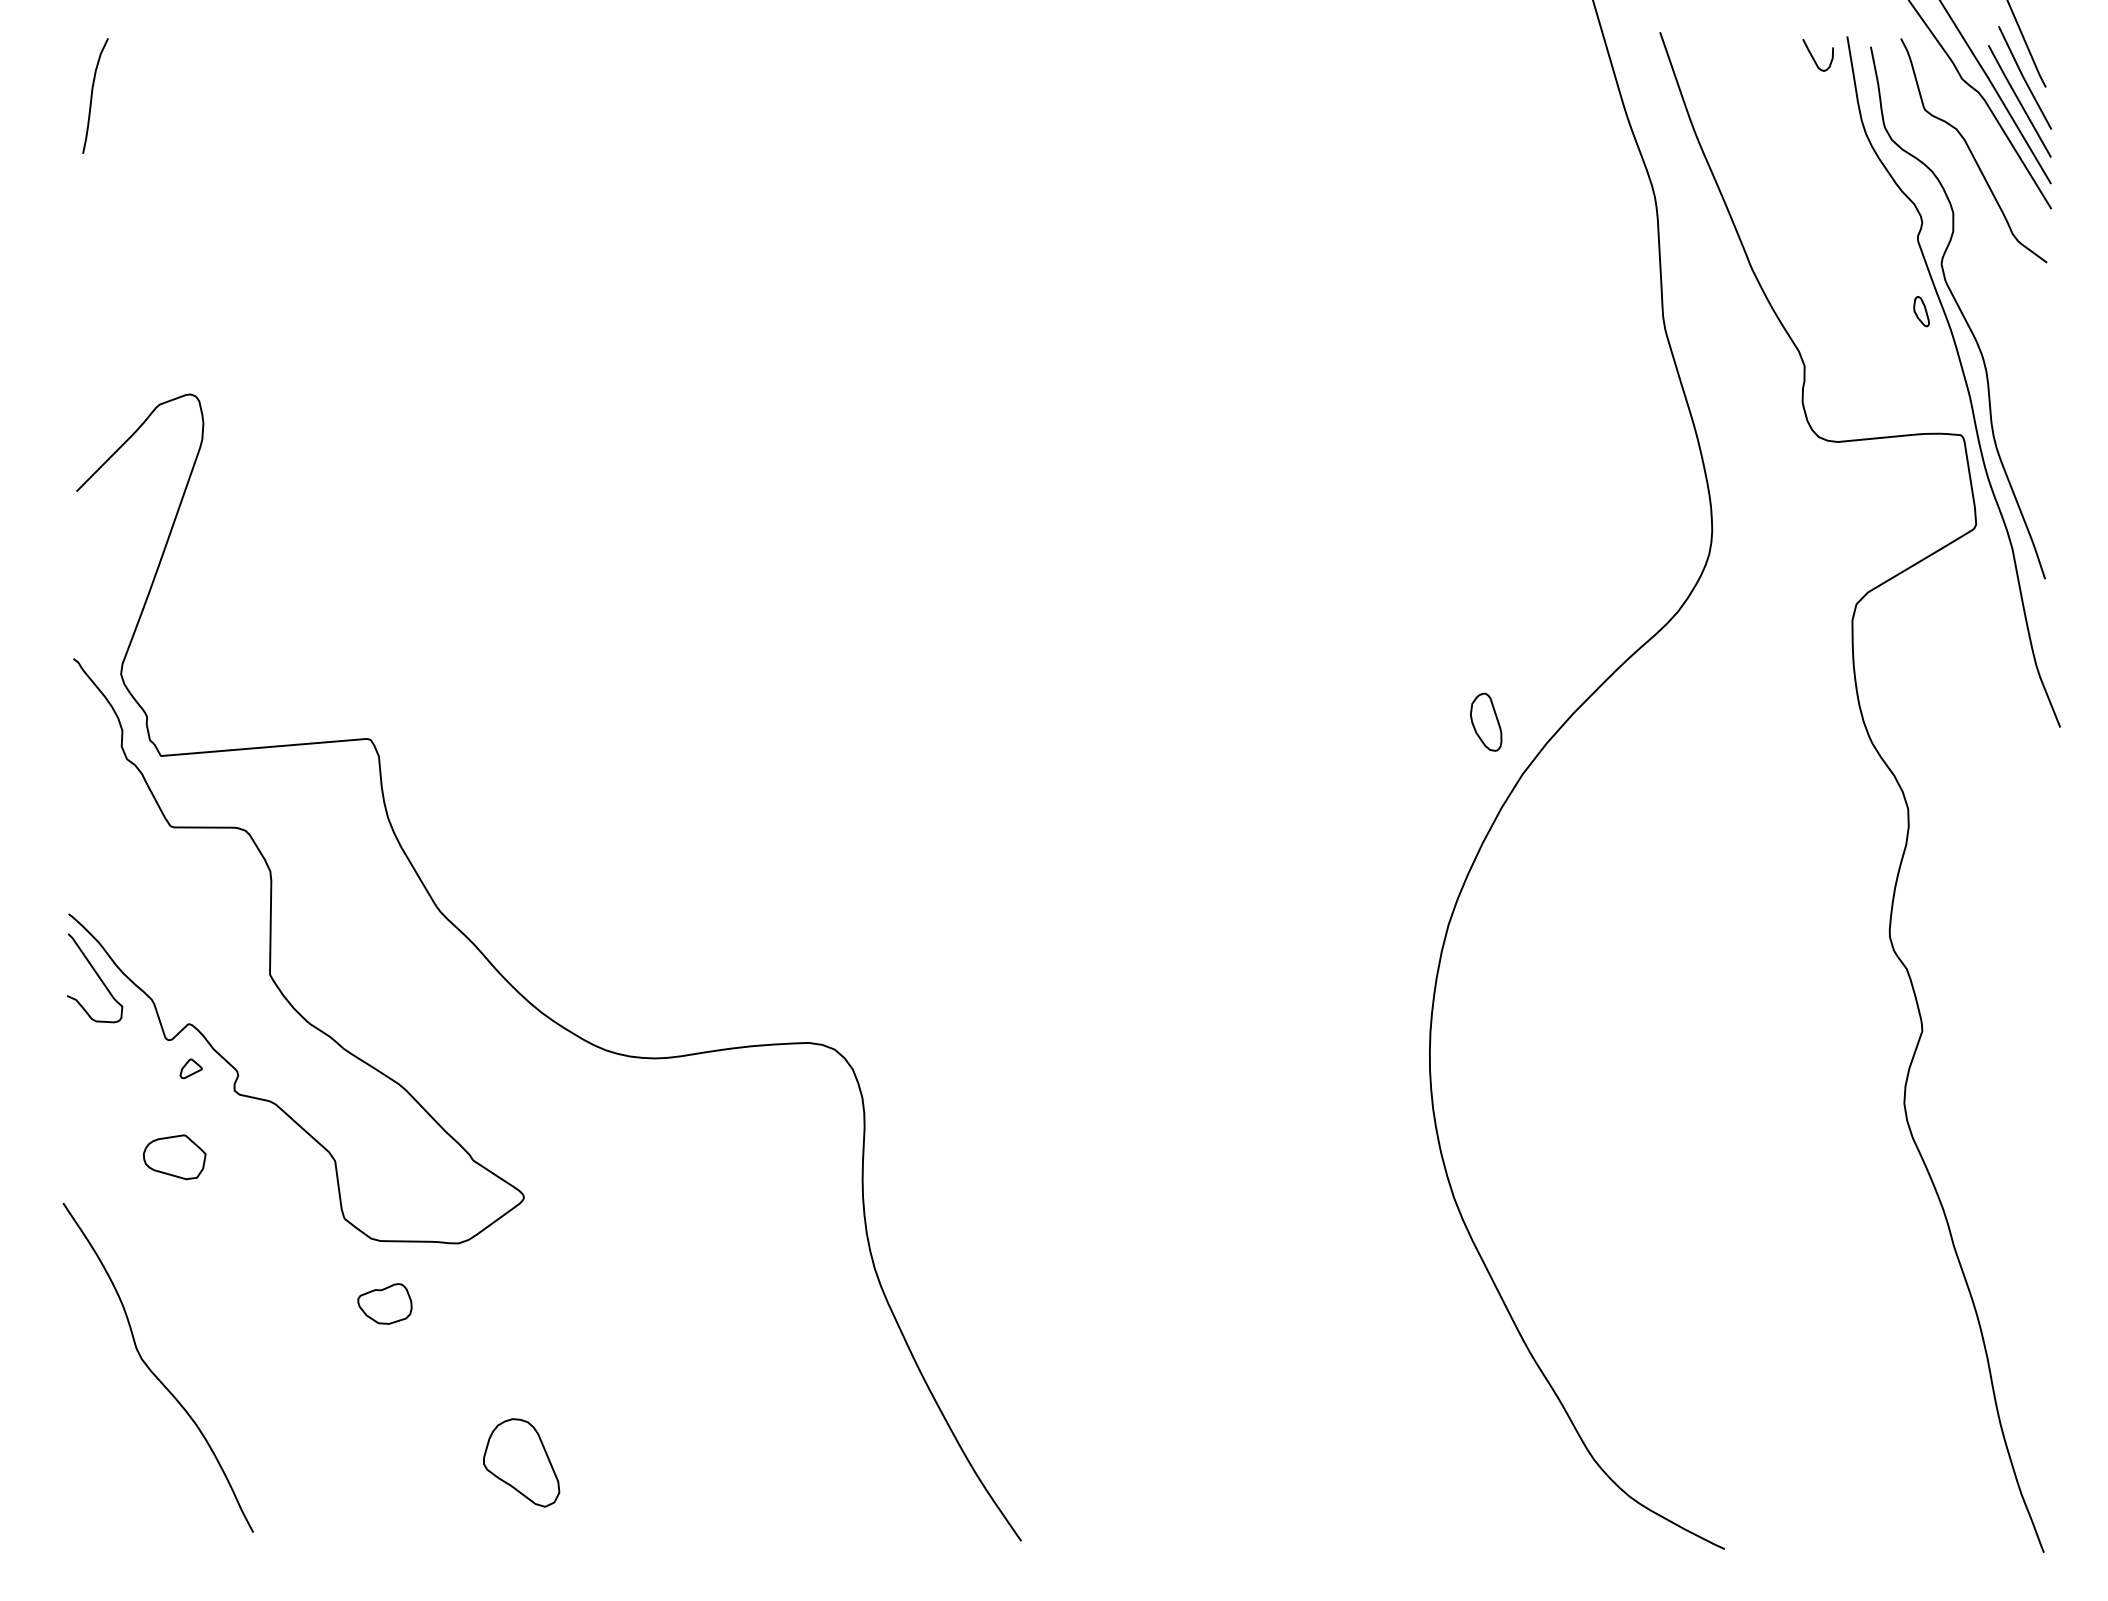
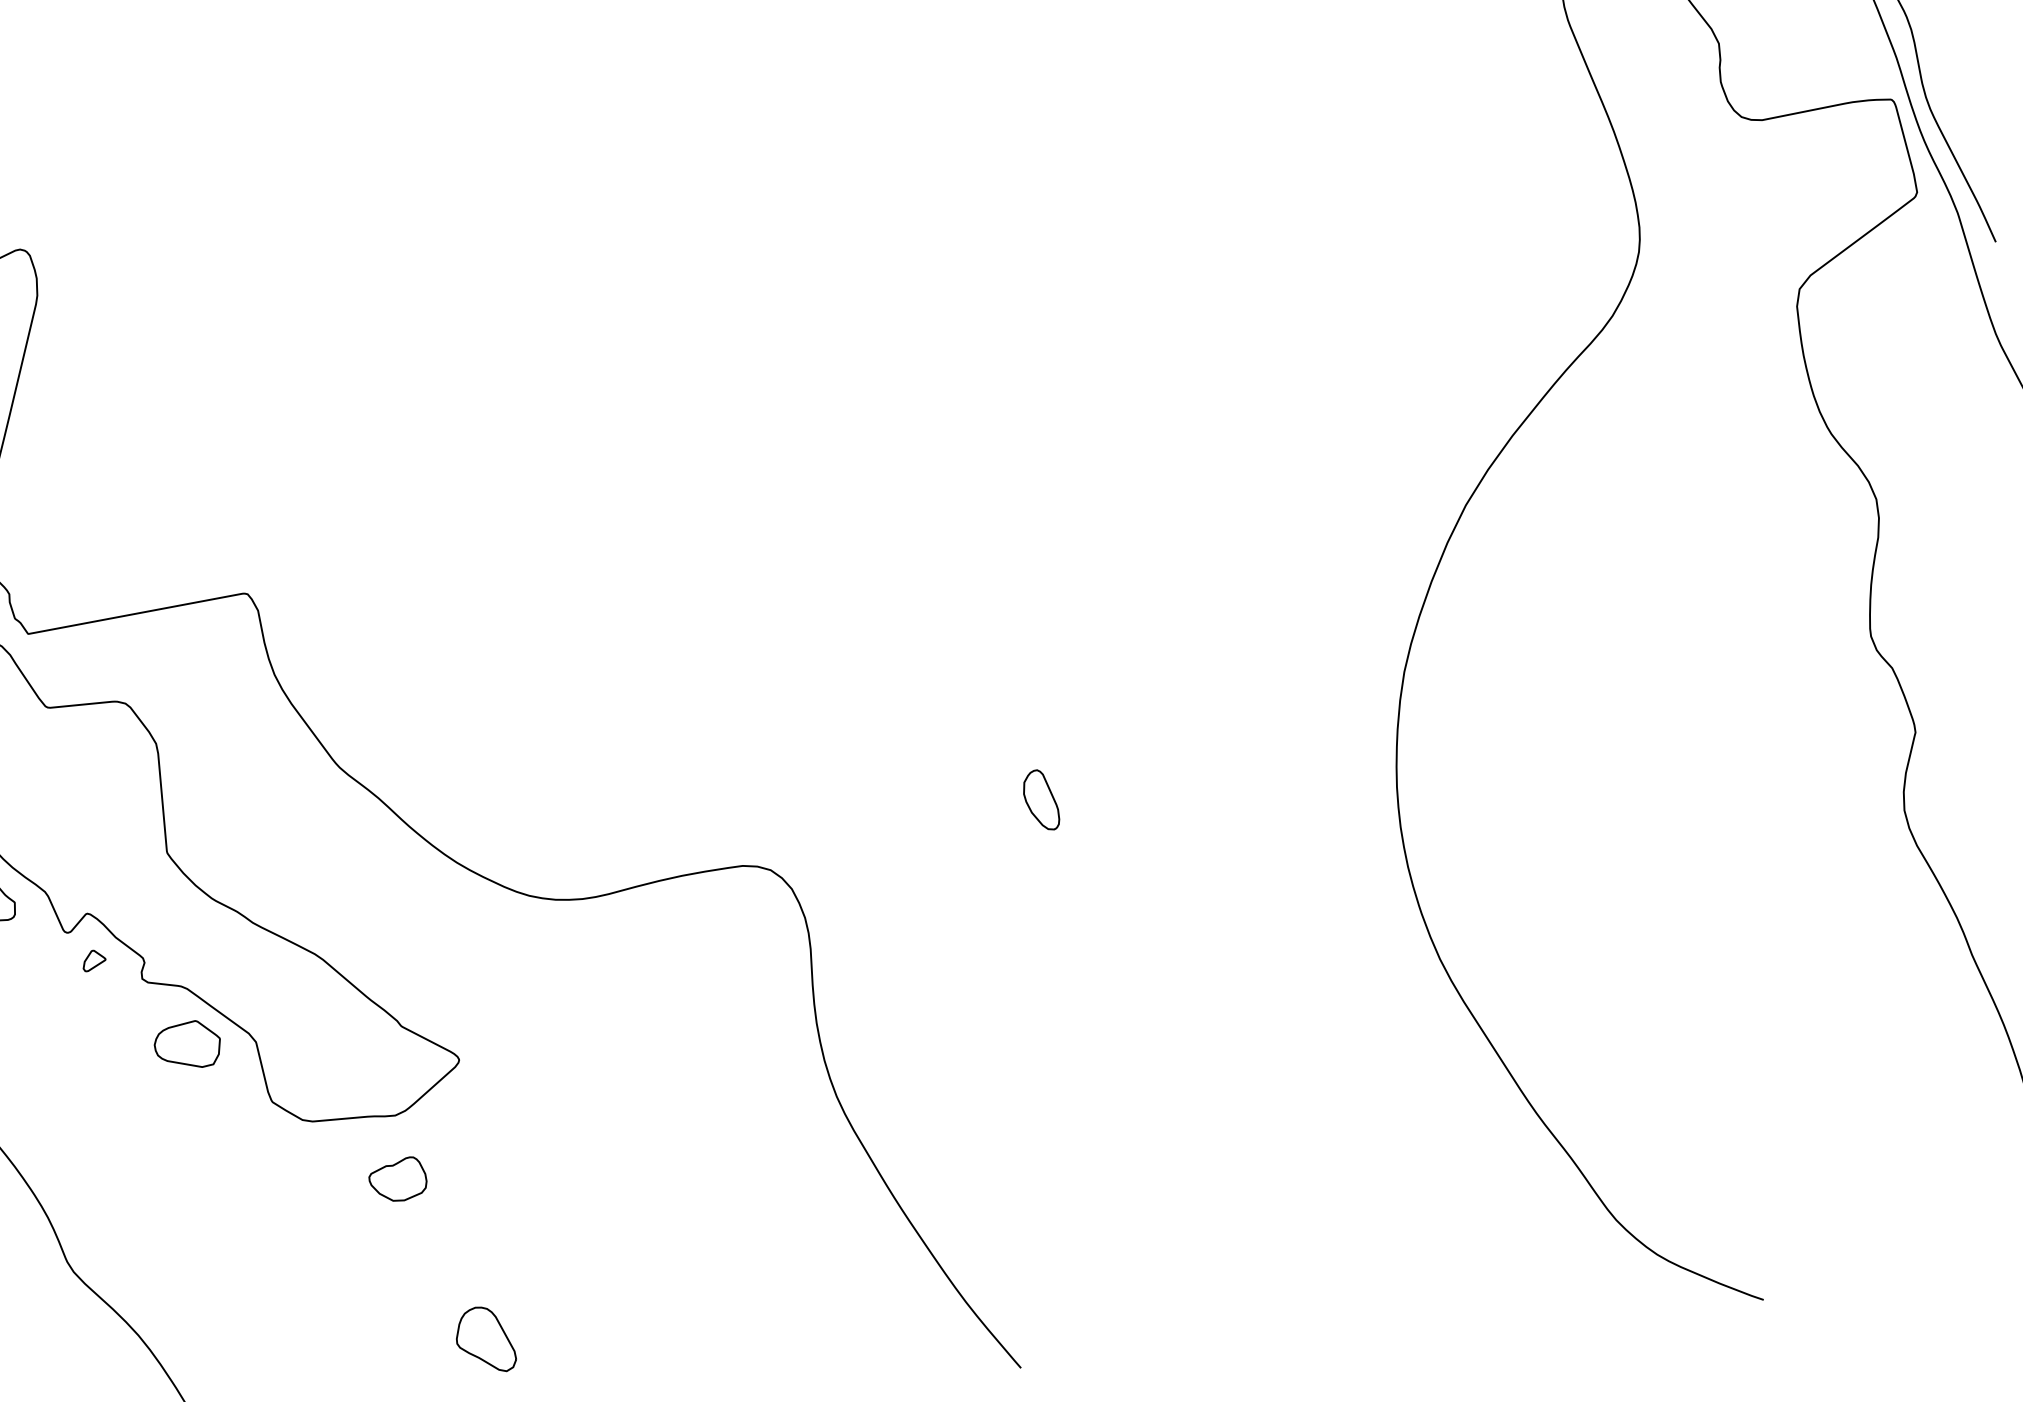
part: (1486, 721) -> (1041, 799), moved
part: (174, 1157) -> (187, 1045), moved
part: (384, 1303) -> (397, 1179), moved
part: (521, 1462) -> (485, 1339), size x0.71

